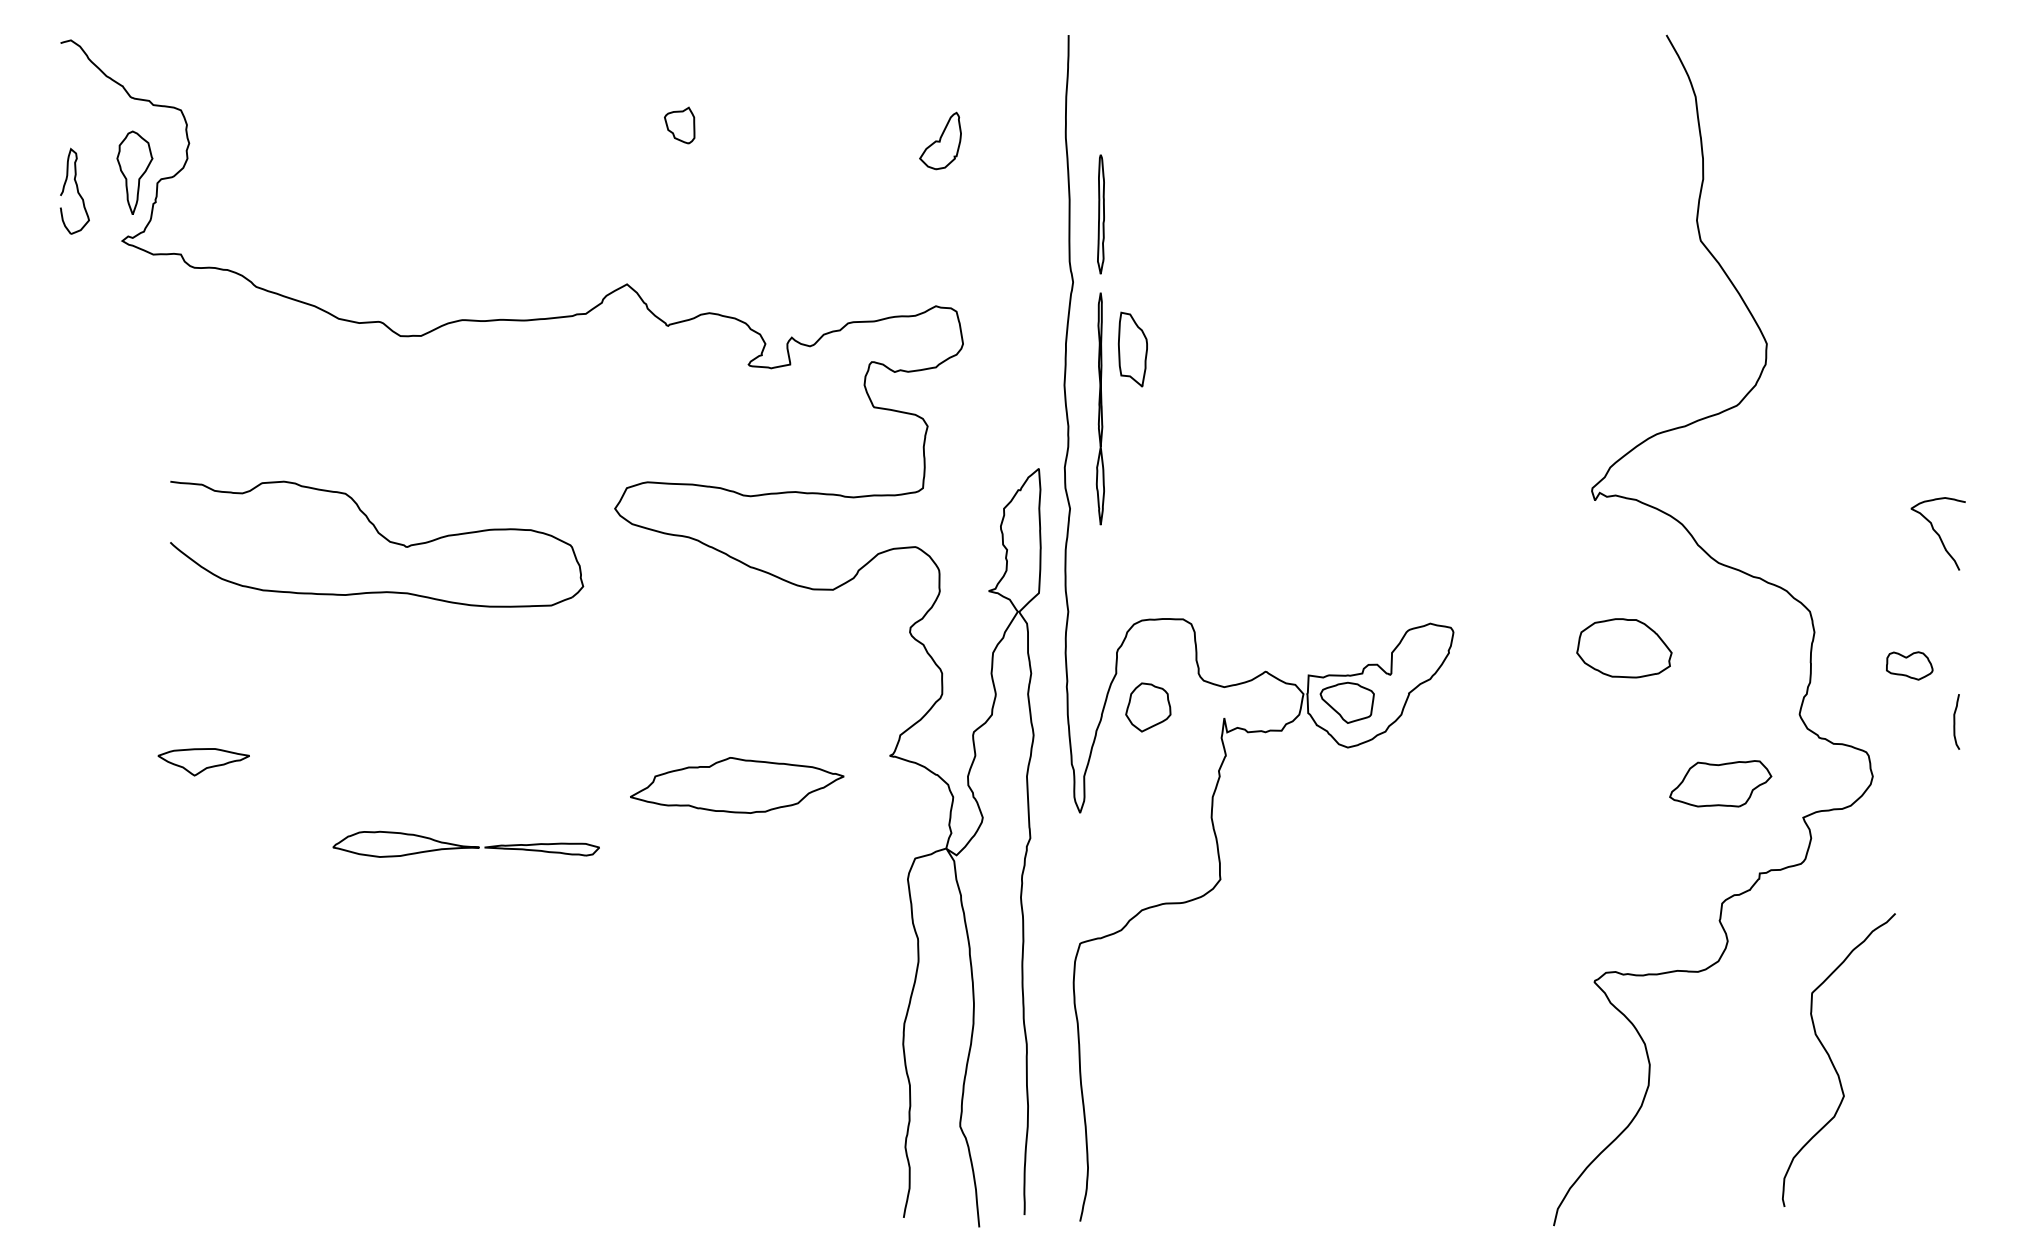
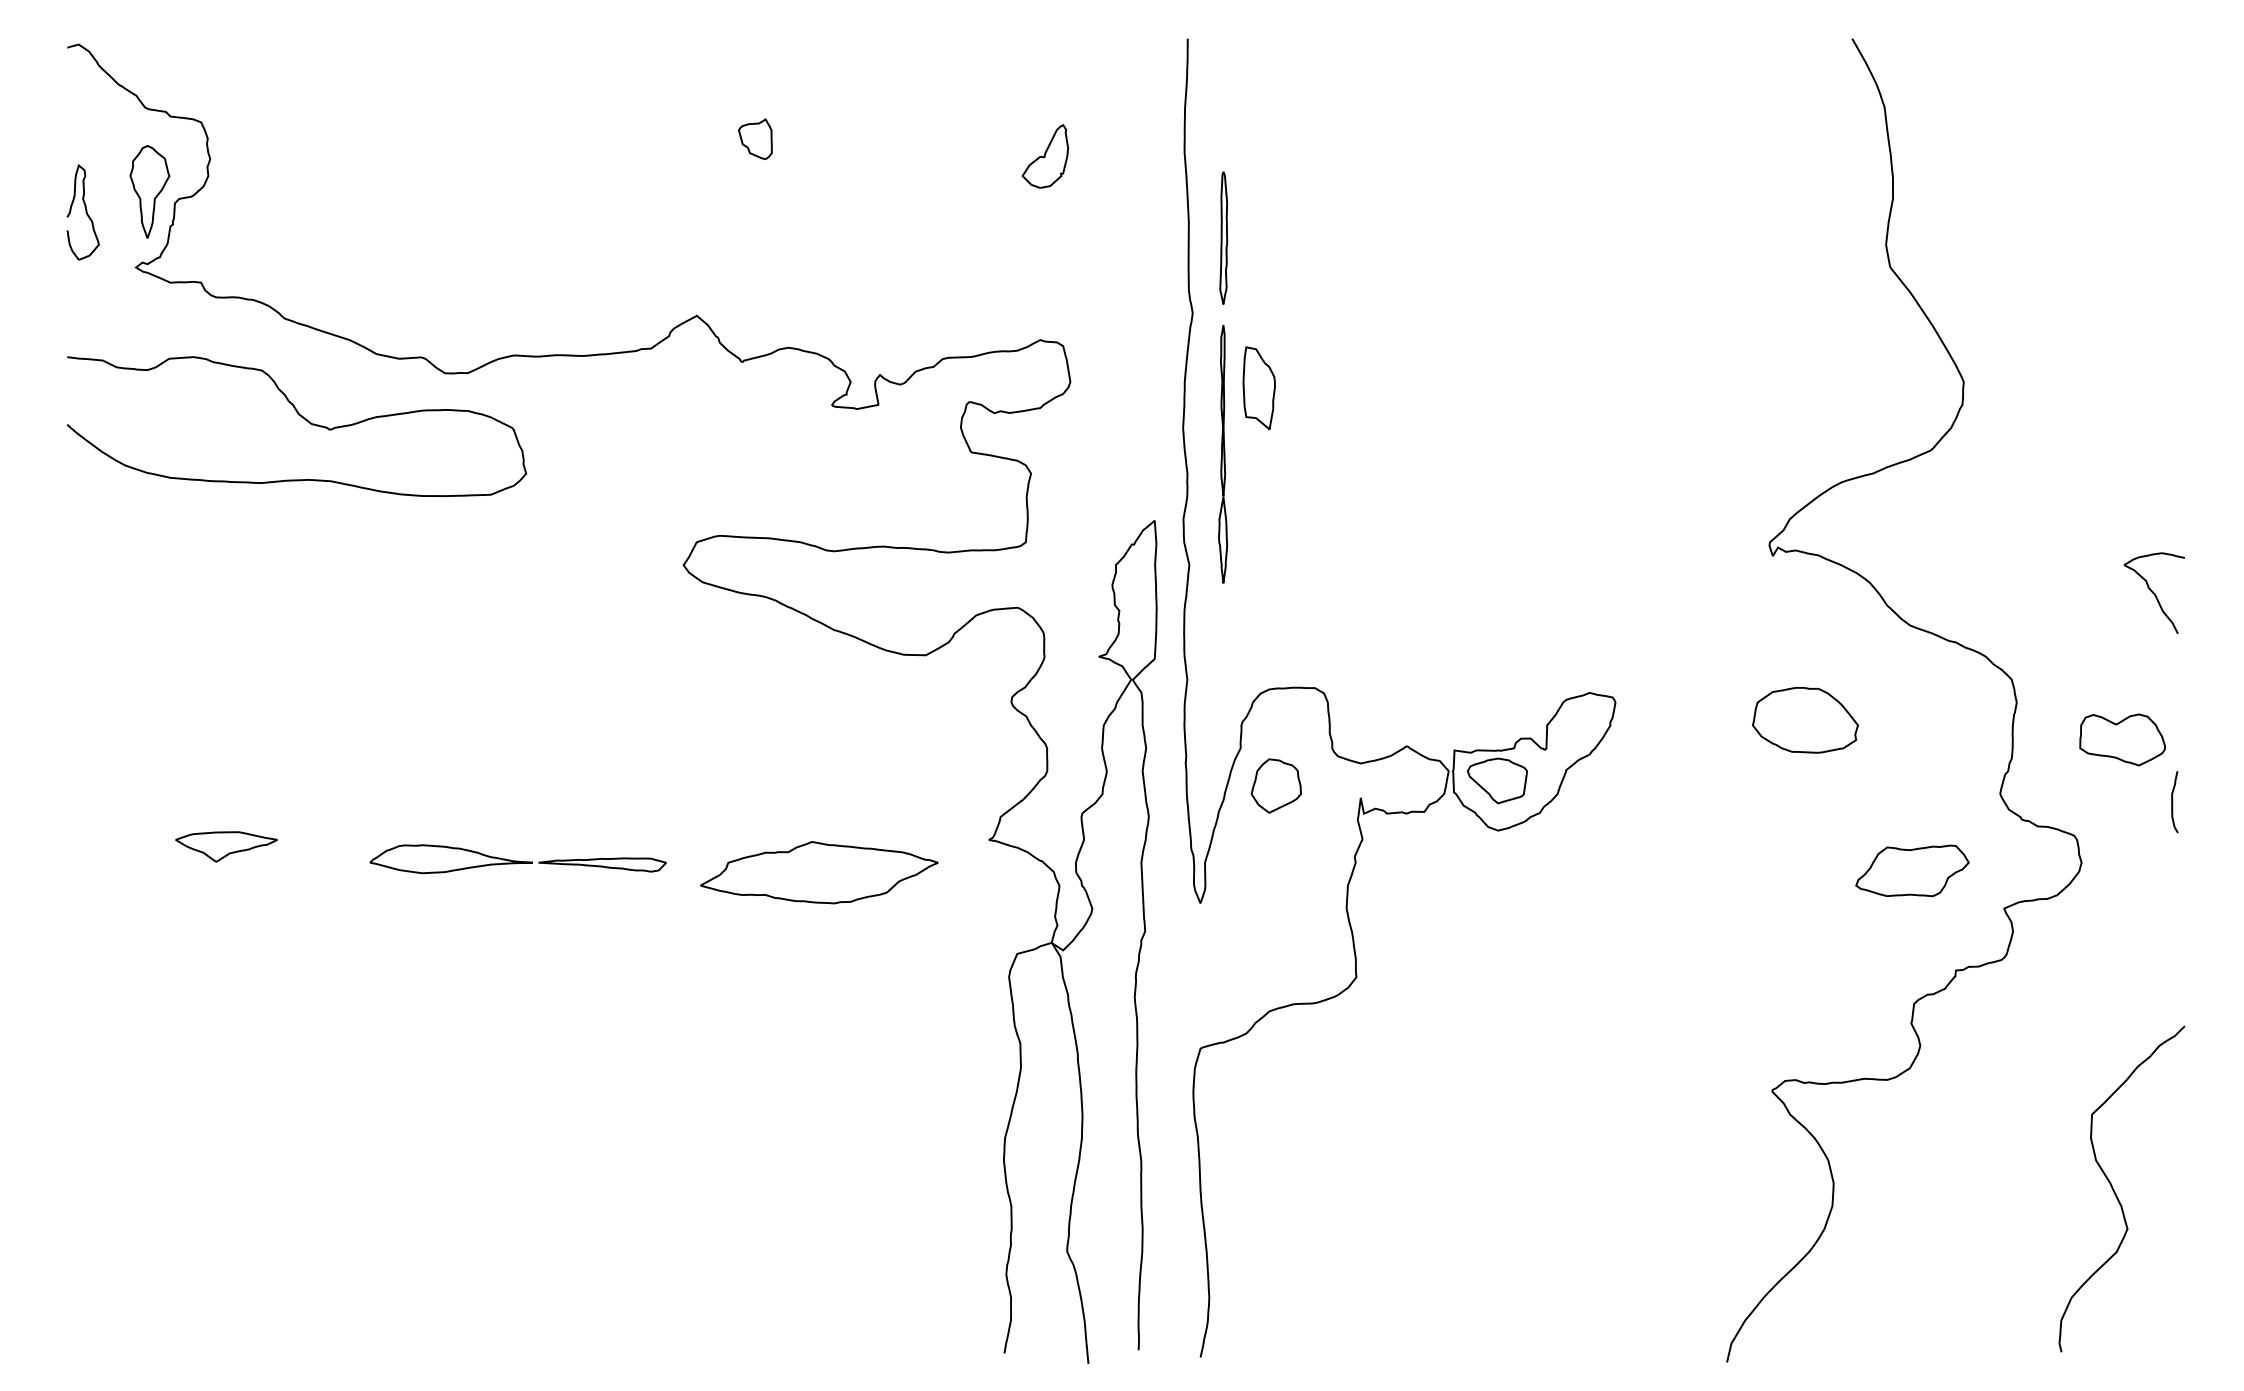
part: (381, 536) -> (302, 418), moved
part: (1909, 665) -> (2122, 739), size x1.67
part: (465, 844) -> (517, 859), moved
curve: (1833, 1062) -> (2115, 1191), moved

